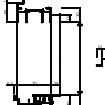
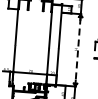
line: (79, 58) -> (77, 50), solid -> dashed

